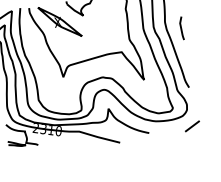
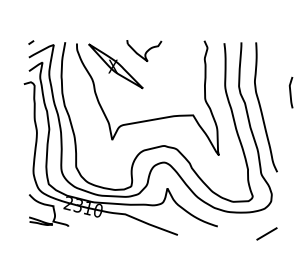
curve: (181, 28) -> (290, 92), moved
line: (192, 126) -> (266, 233), moved

